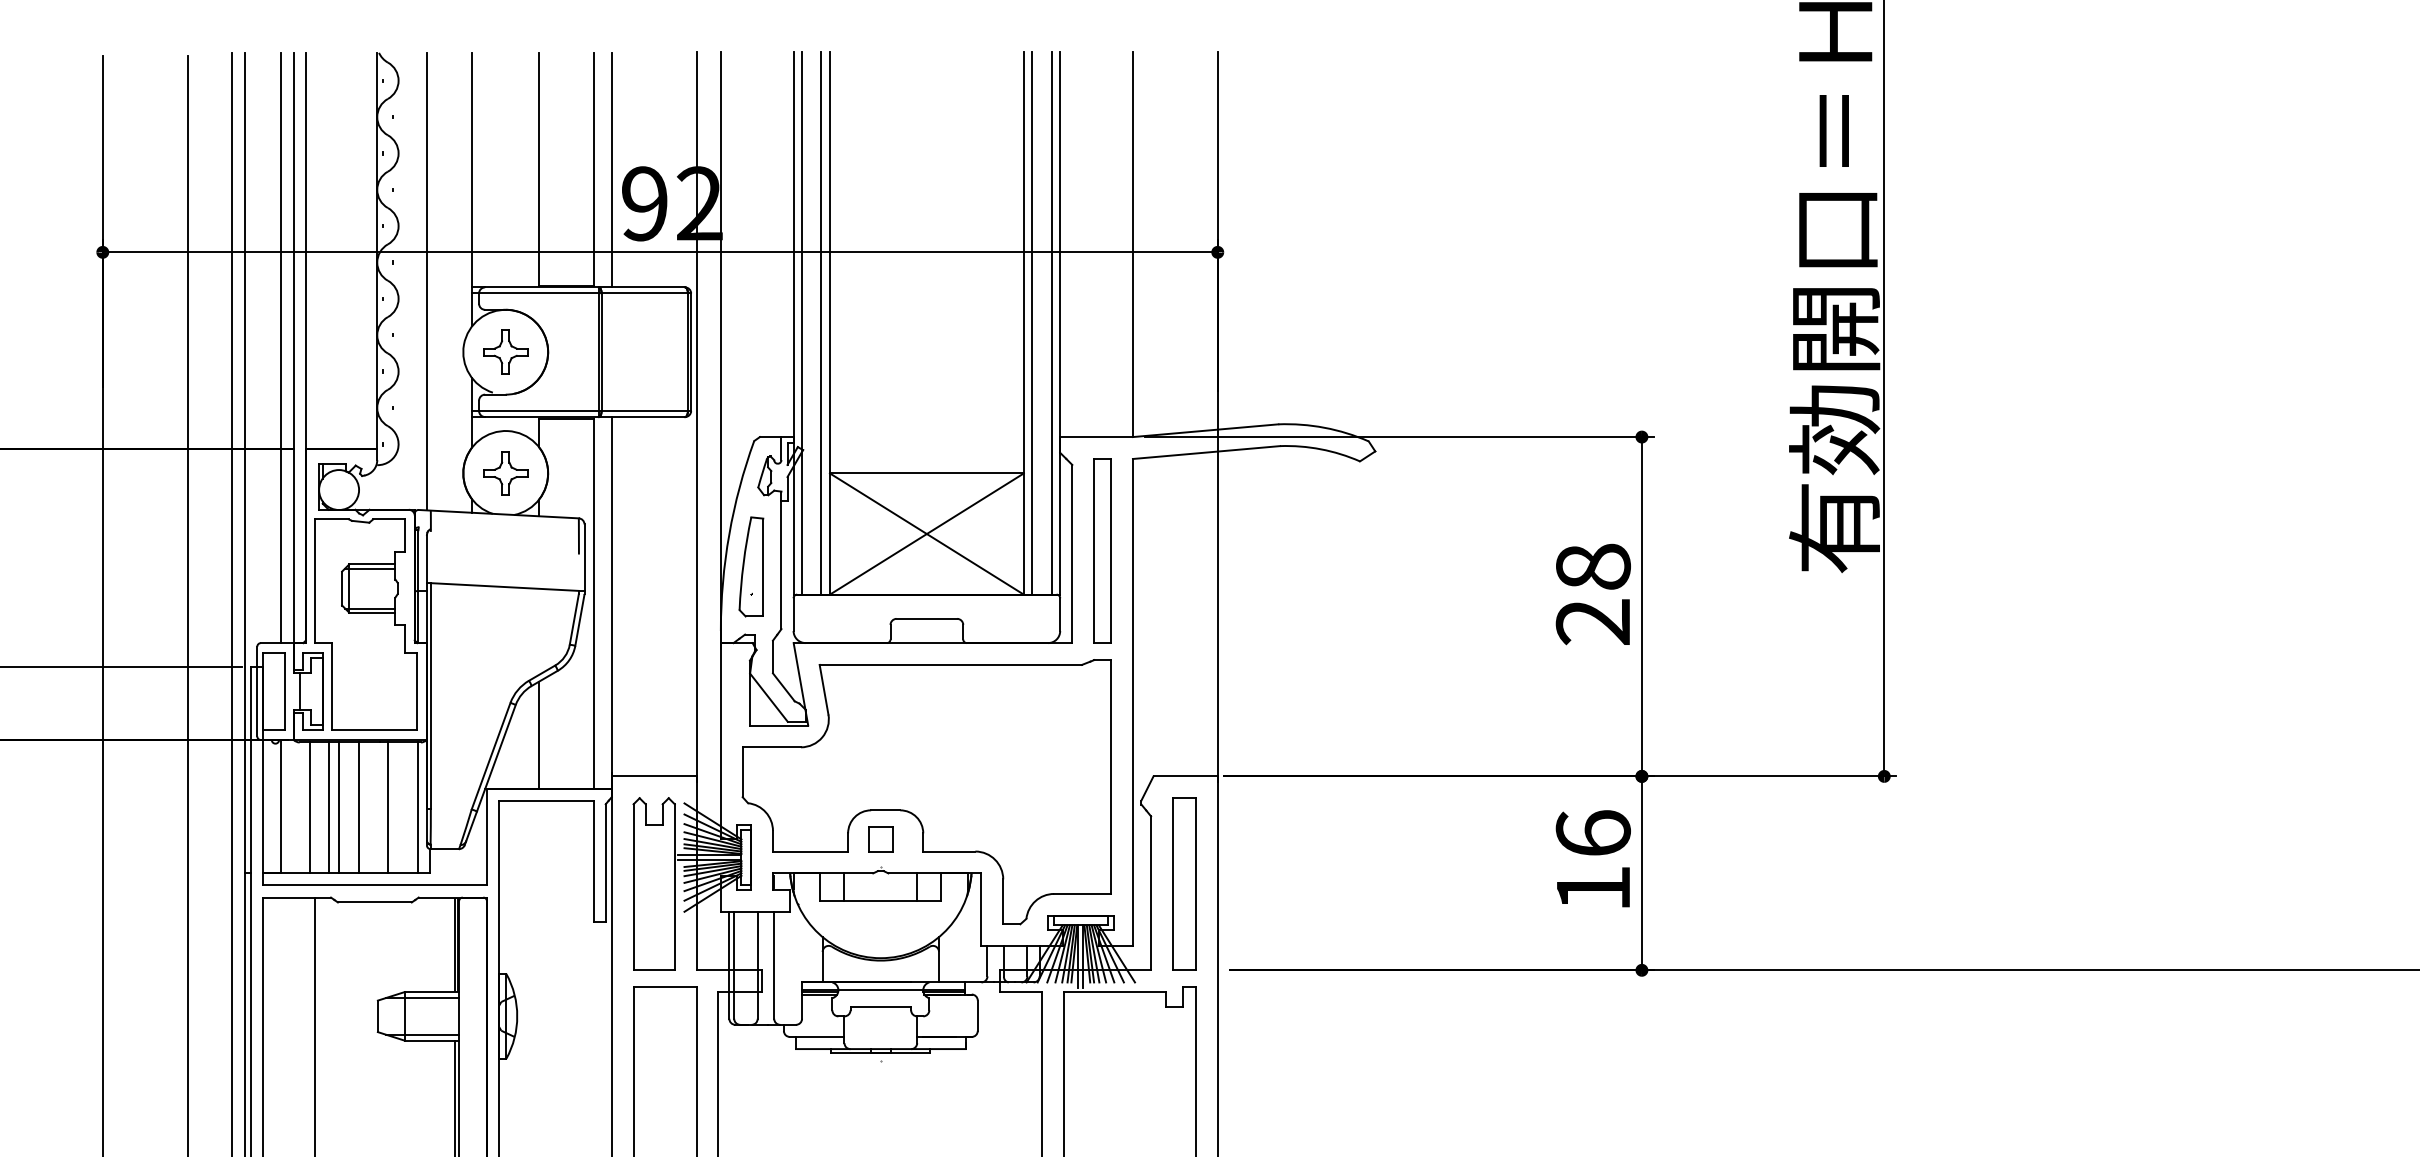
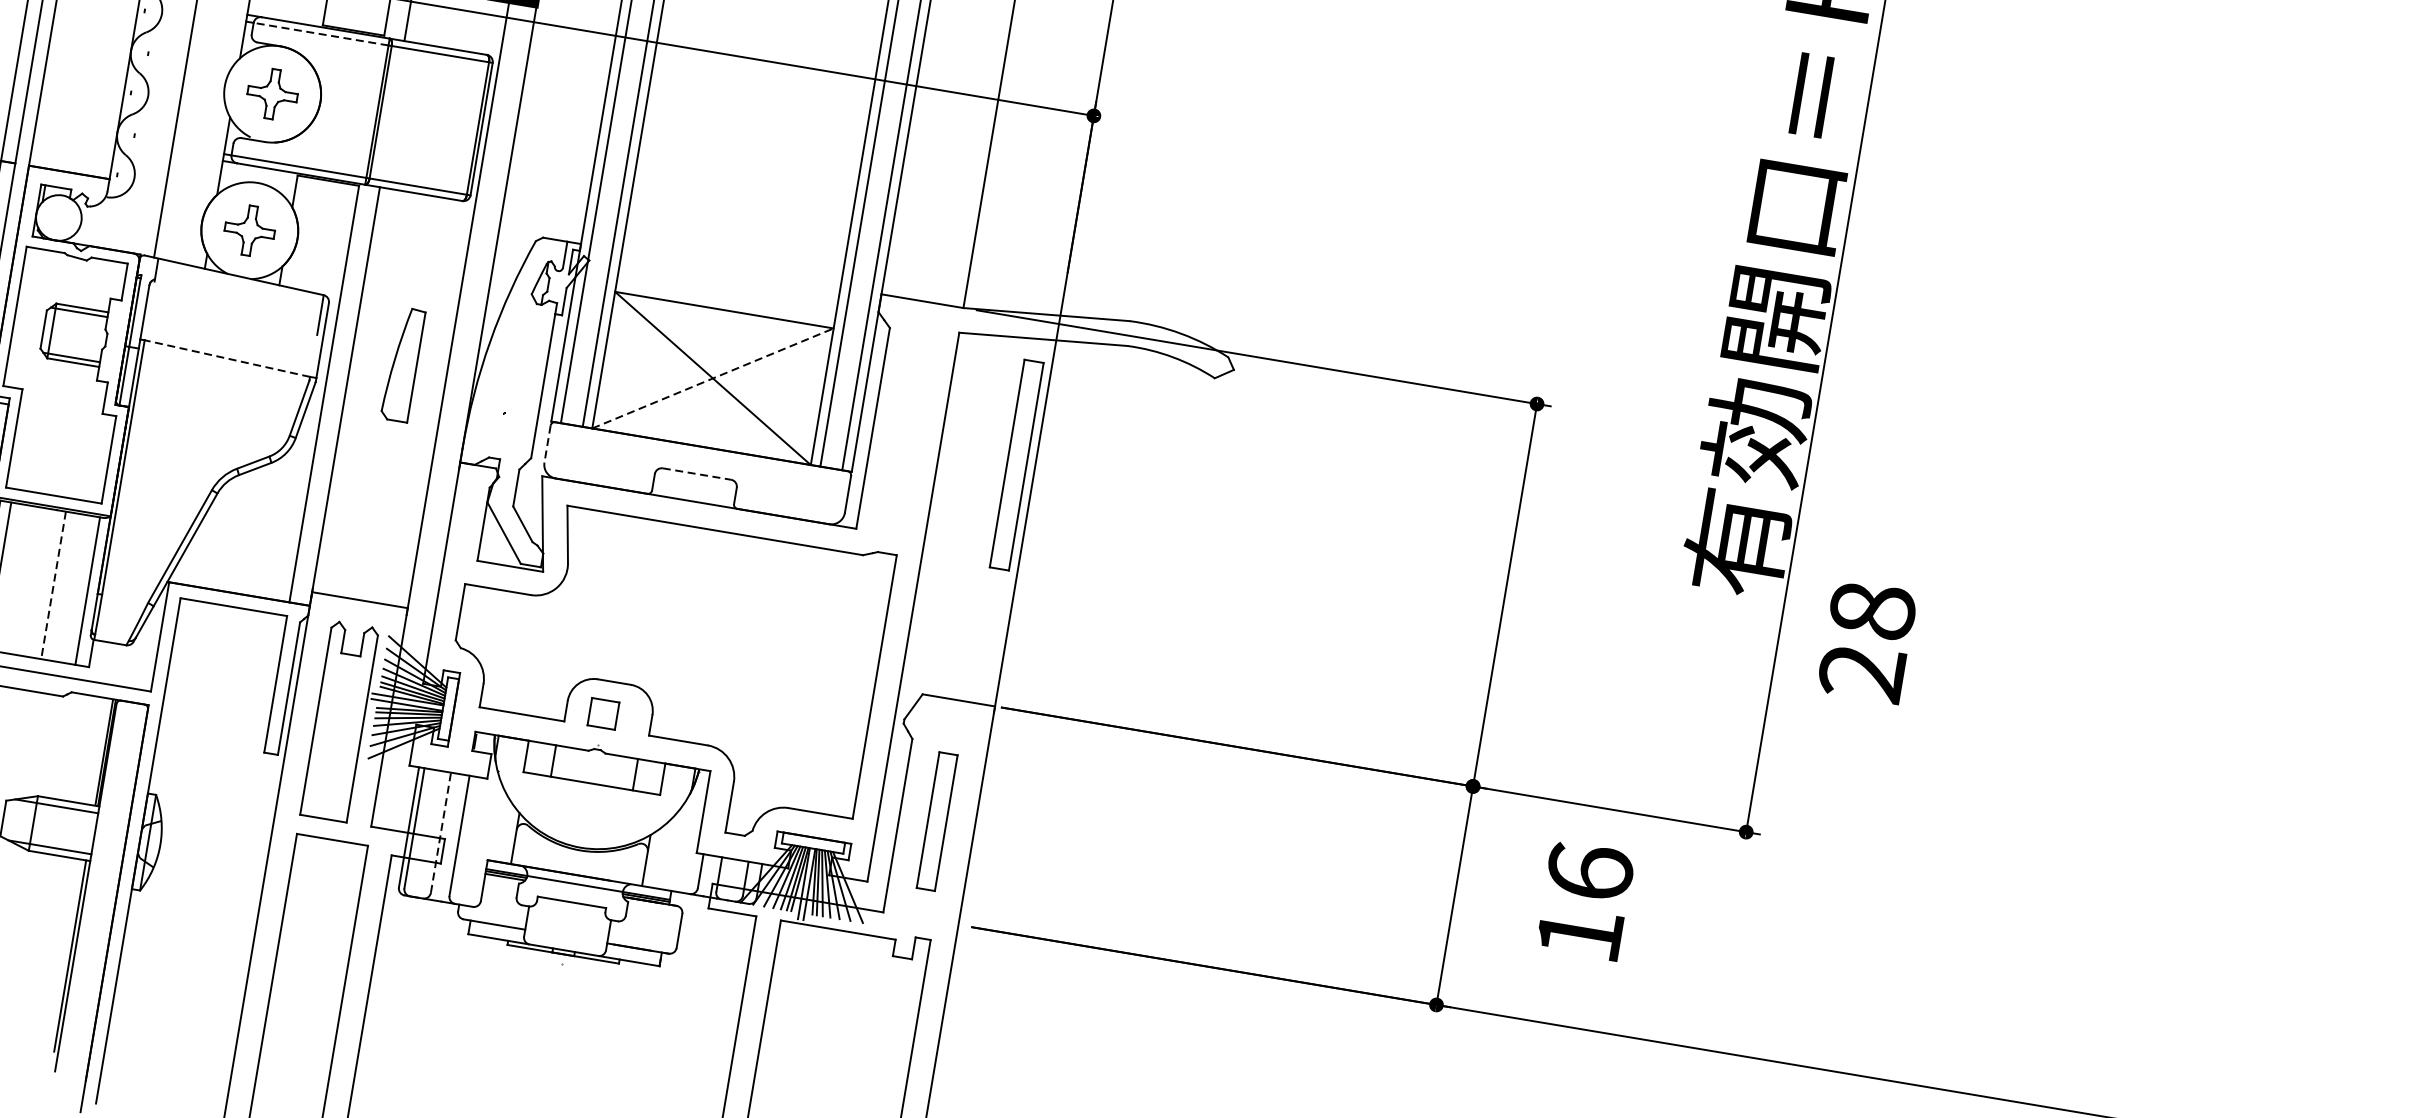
line: (538, 293) -> (320, 34), solid -> dashed
line: (927, 533) -> (713, 377), solid -> dashed
part: (1102, 550) -> (1016, 464), moved
part: (751, 566) -> (403, 364), moved
line: (504, 587) -> (226, 359), solid -> dashed
text: (1592, 594) -> (1866, 641), moved
line: (793, 615) -> (547, 445), solid -> dashed
line: (927, 618) -> (697, 473), solid -> dashed
line: (539, 734) -> (238, 531), removed
line: (358, 807) -> (20, 579), removed
line: (387, 808) -> (53, 586), solid -> dashed
text: (1592, 858) -> (1584, 900), moved
part: (1184, 883) -> (937, 820), size x0.7
line: (757, 964) -> (440, 831), solid -> dashed

